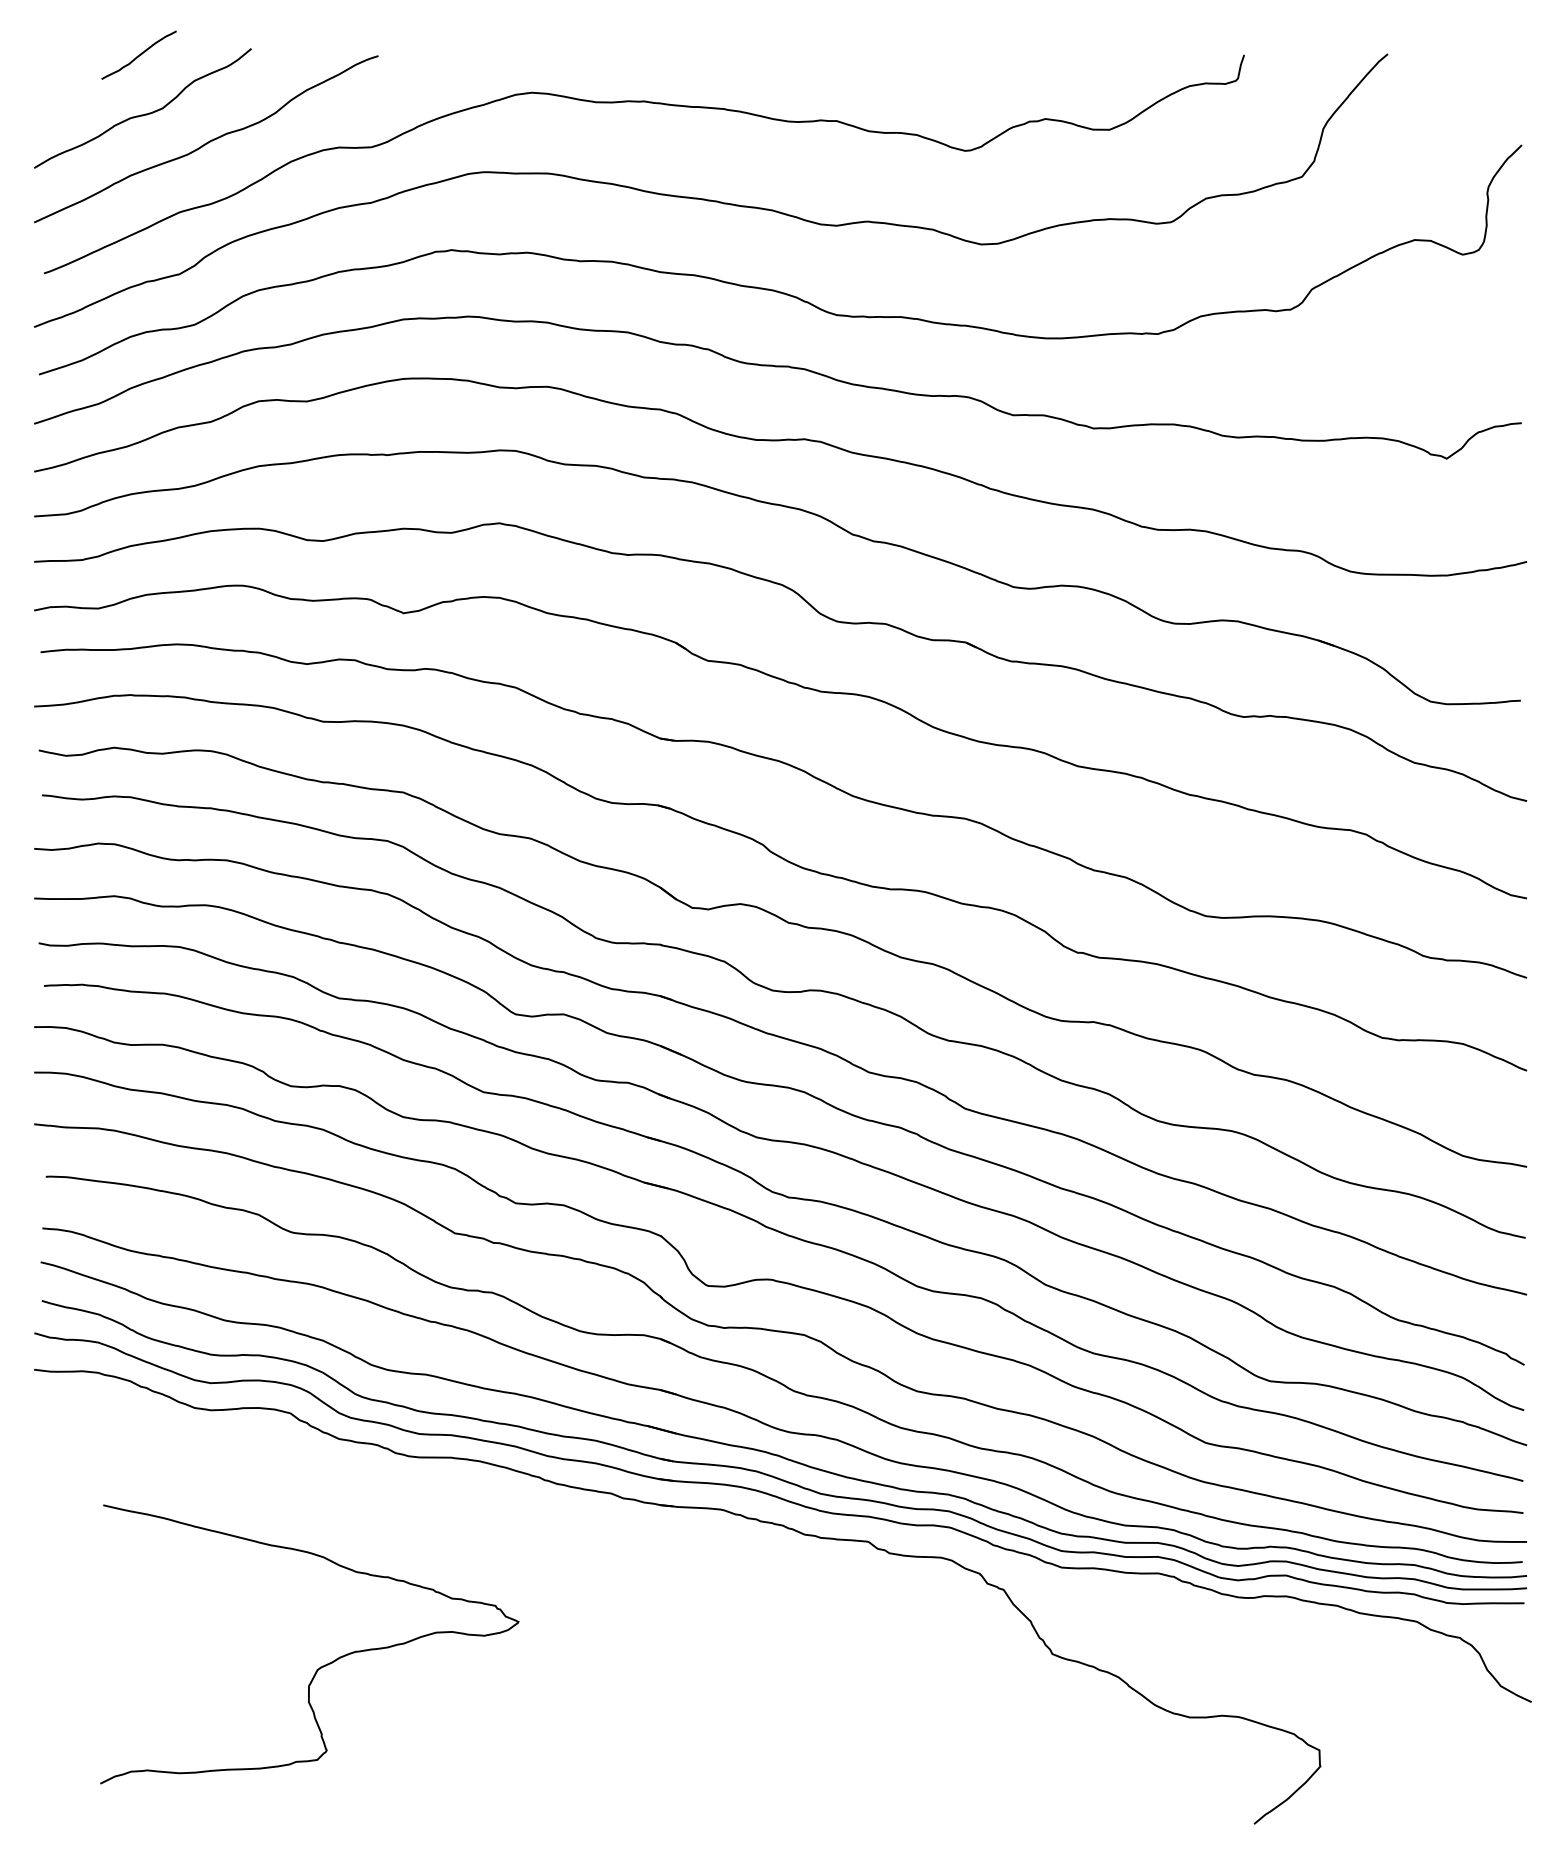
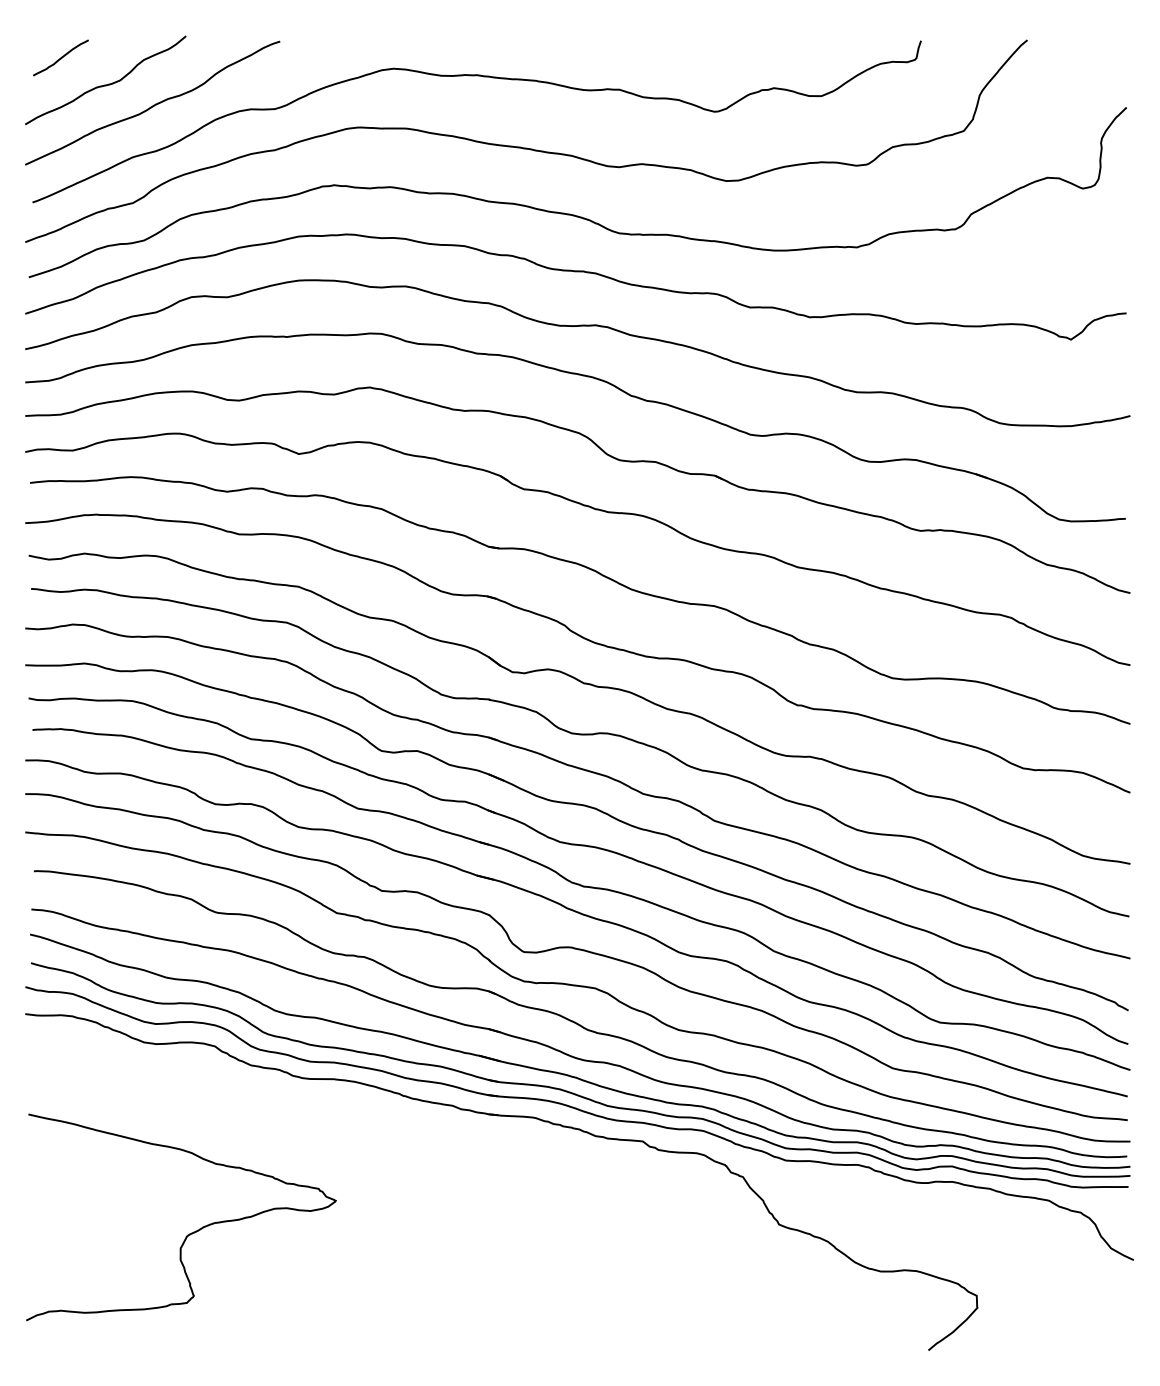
curve: (138, 54) -> (60, 57), moved
curve: (320, 1666) -> (189, 1233), moved

